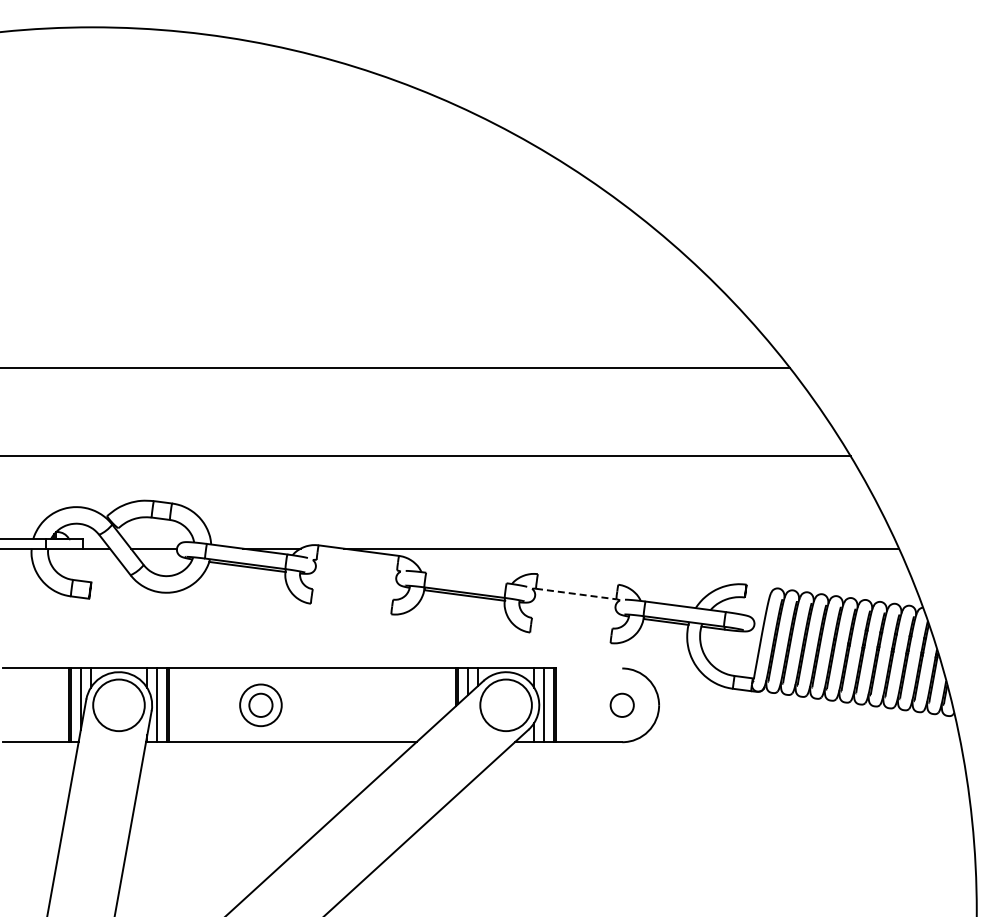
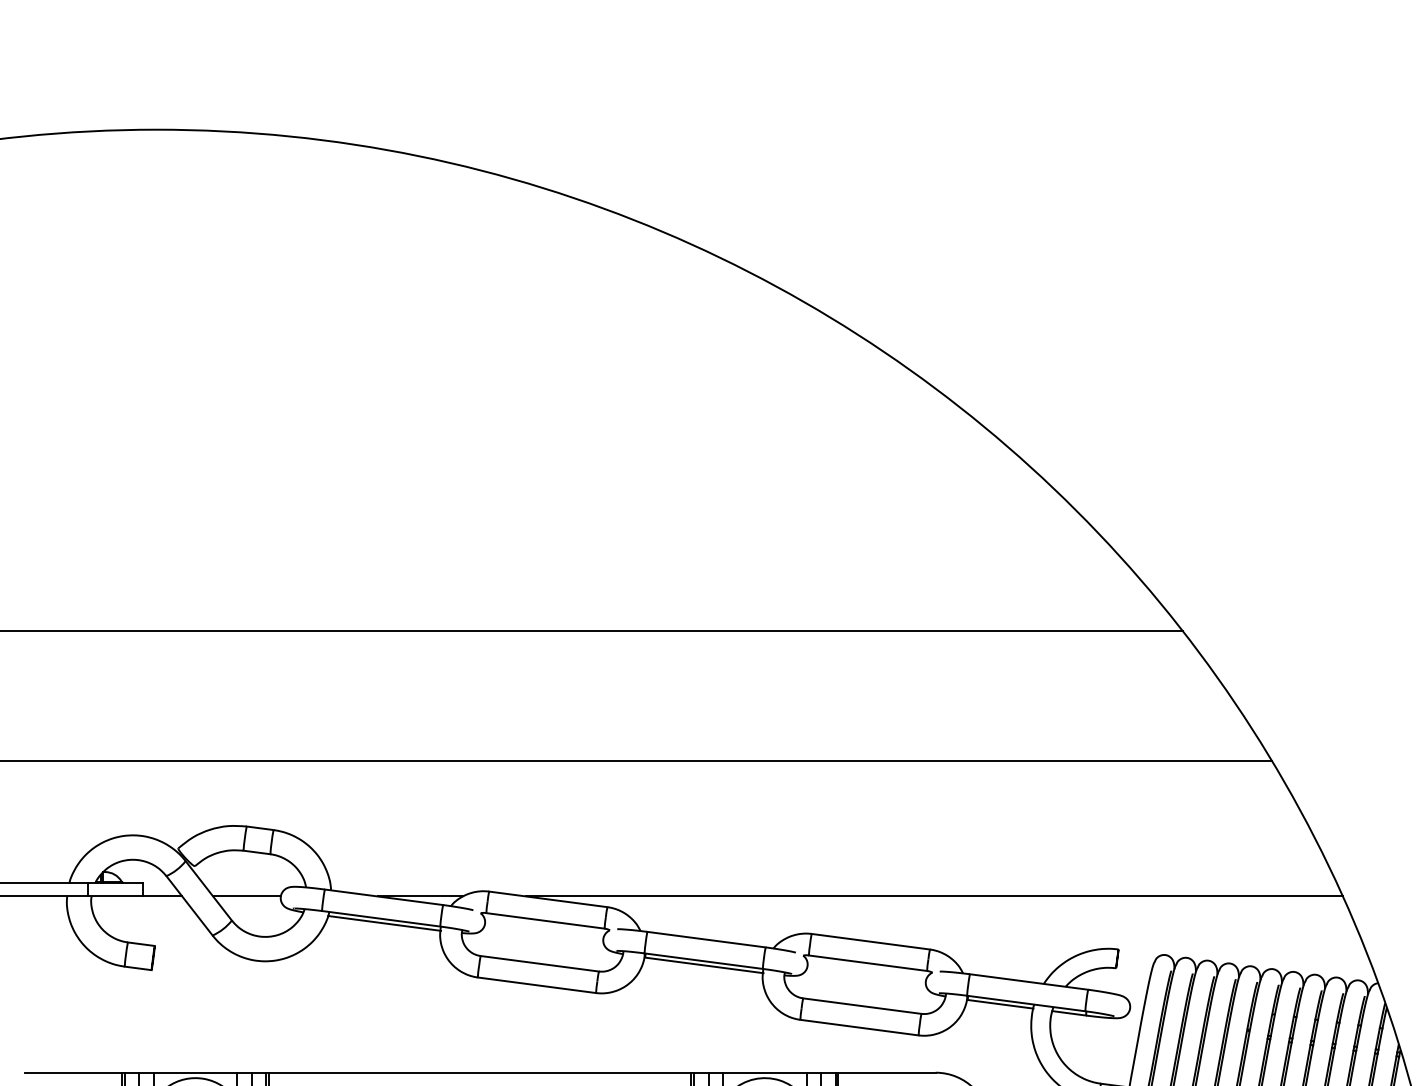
line: (356, 564) -> (544, 919), added
line: (466, 577) -> (706, 938), added
line: (577, 579) -> (869, 941), added
line: (352, 594) -> (538, 963), added
line: (576, 594) -> (868, 963), dashed -> solid
line: (350, 608) -> (536, 984), added
line: (572, 622) -> (862, 1005), added
line: (570, 637) -> (859, 1027), added
line: (589, 668) -> (887, 1072), added

